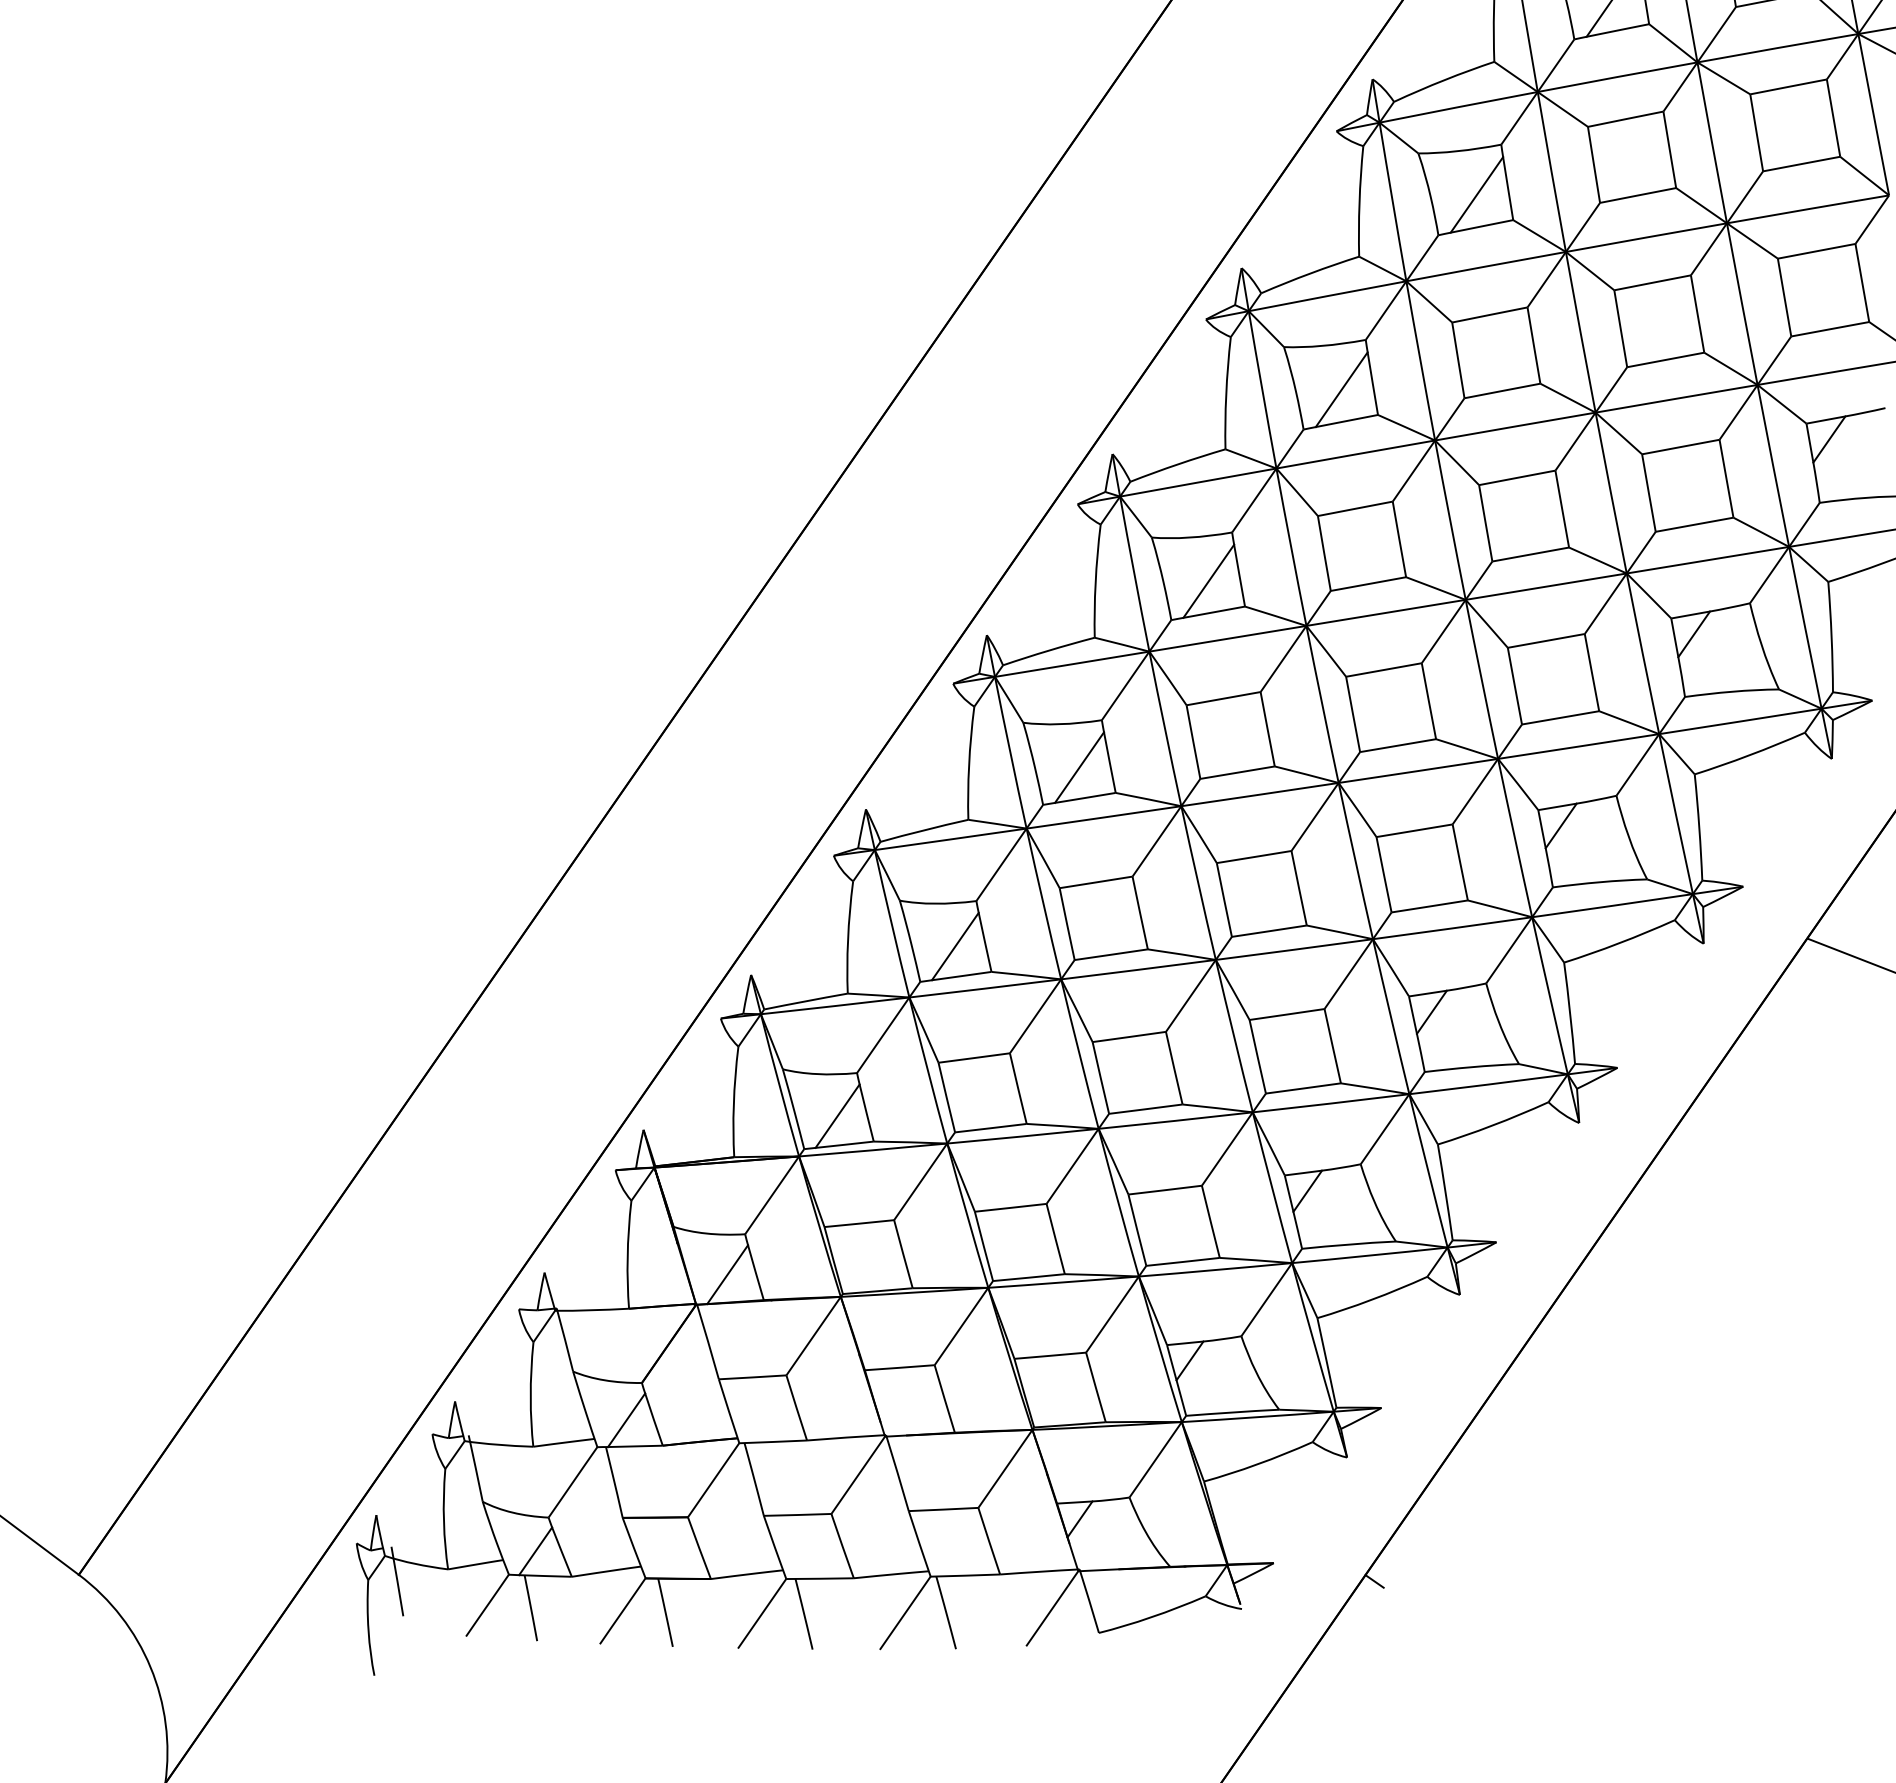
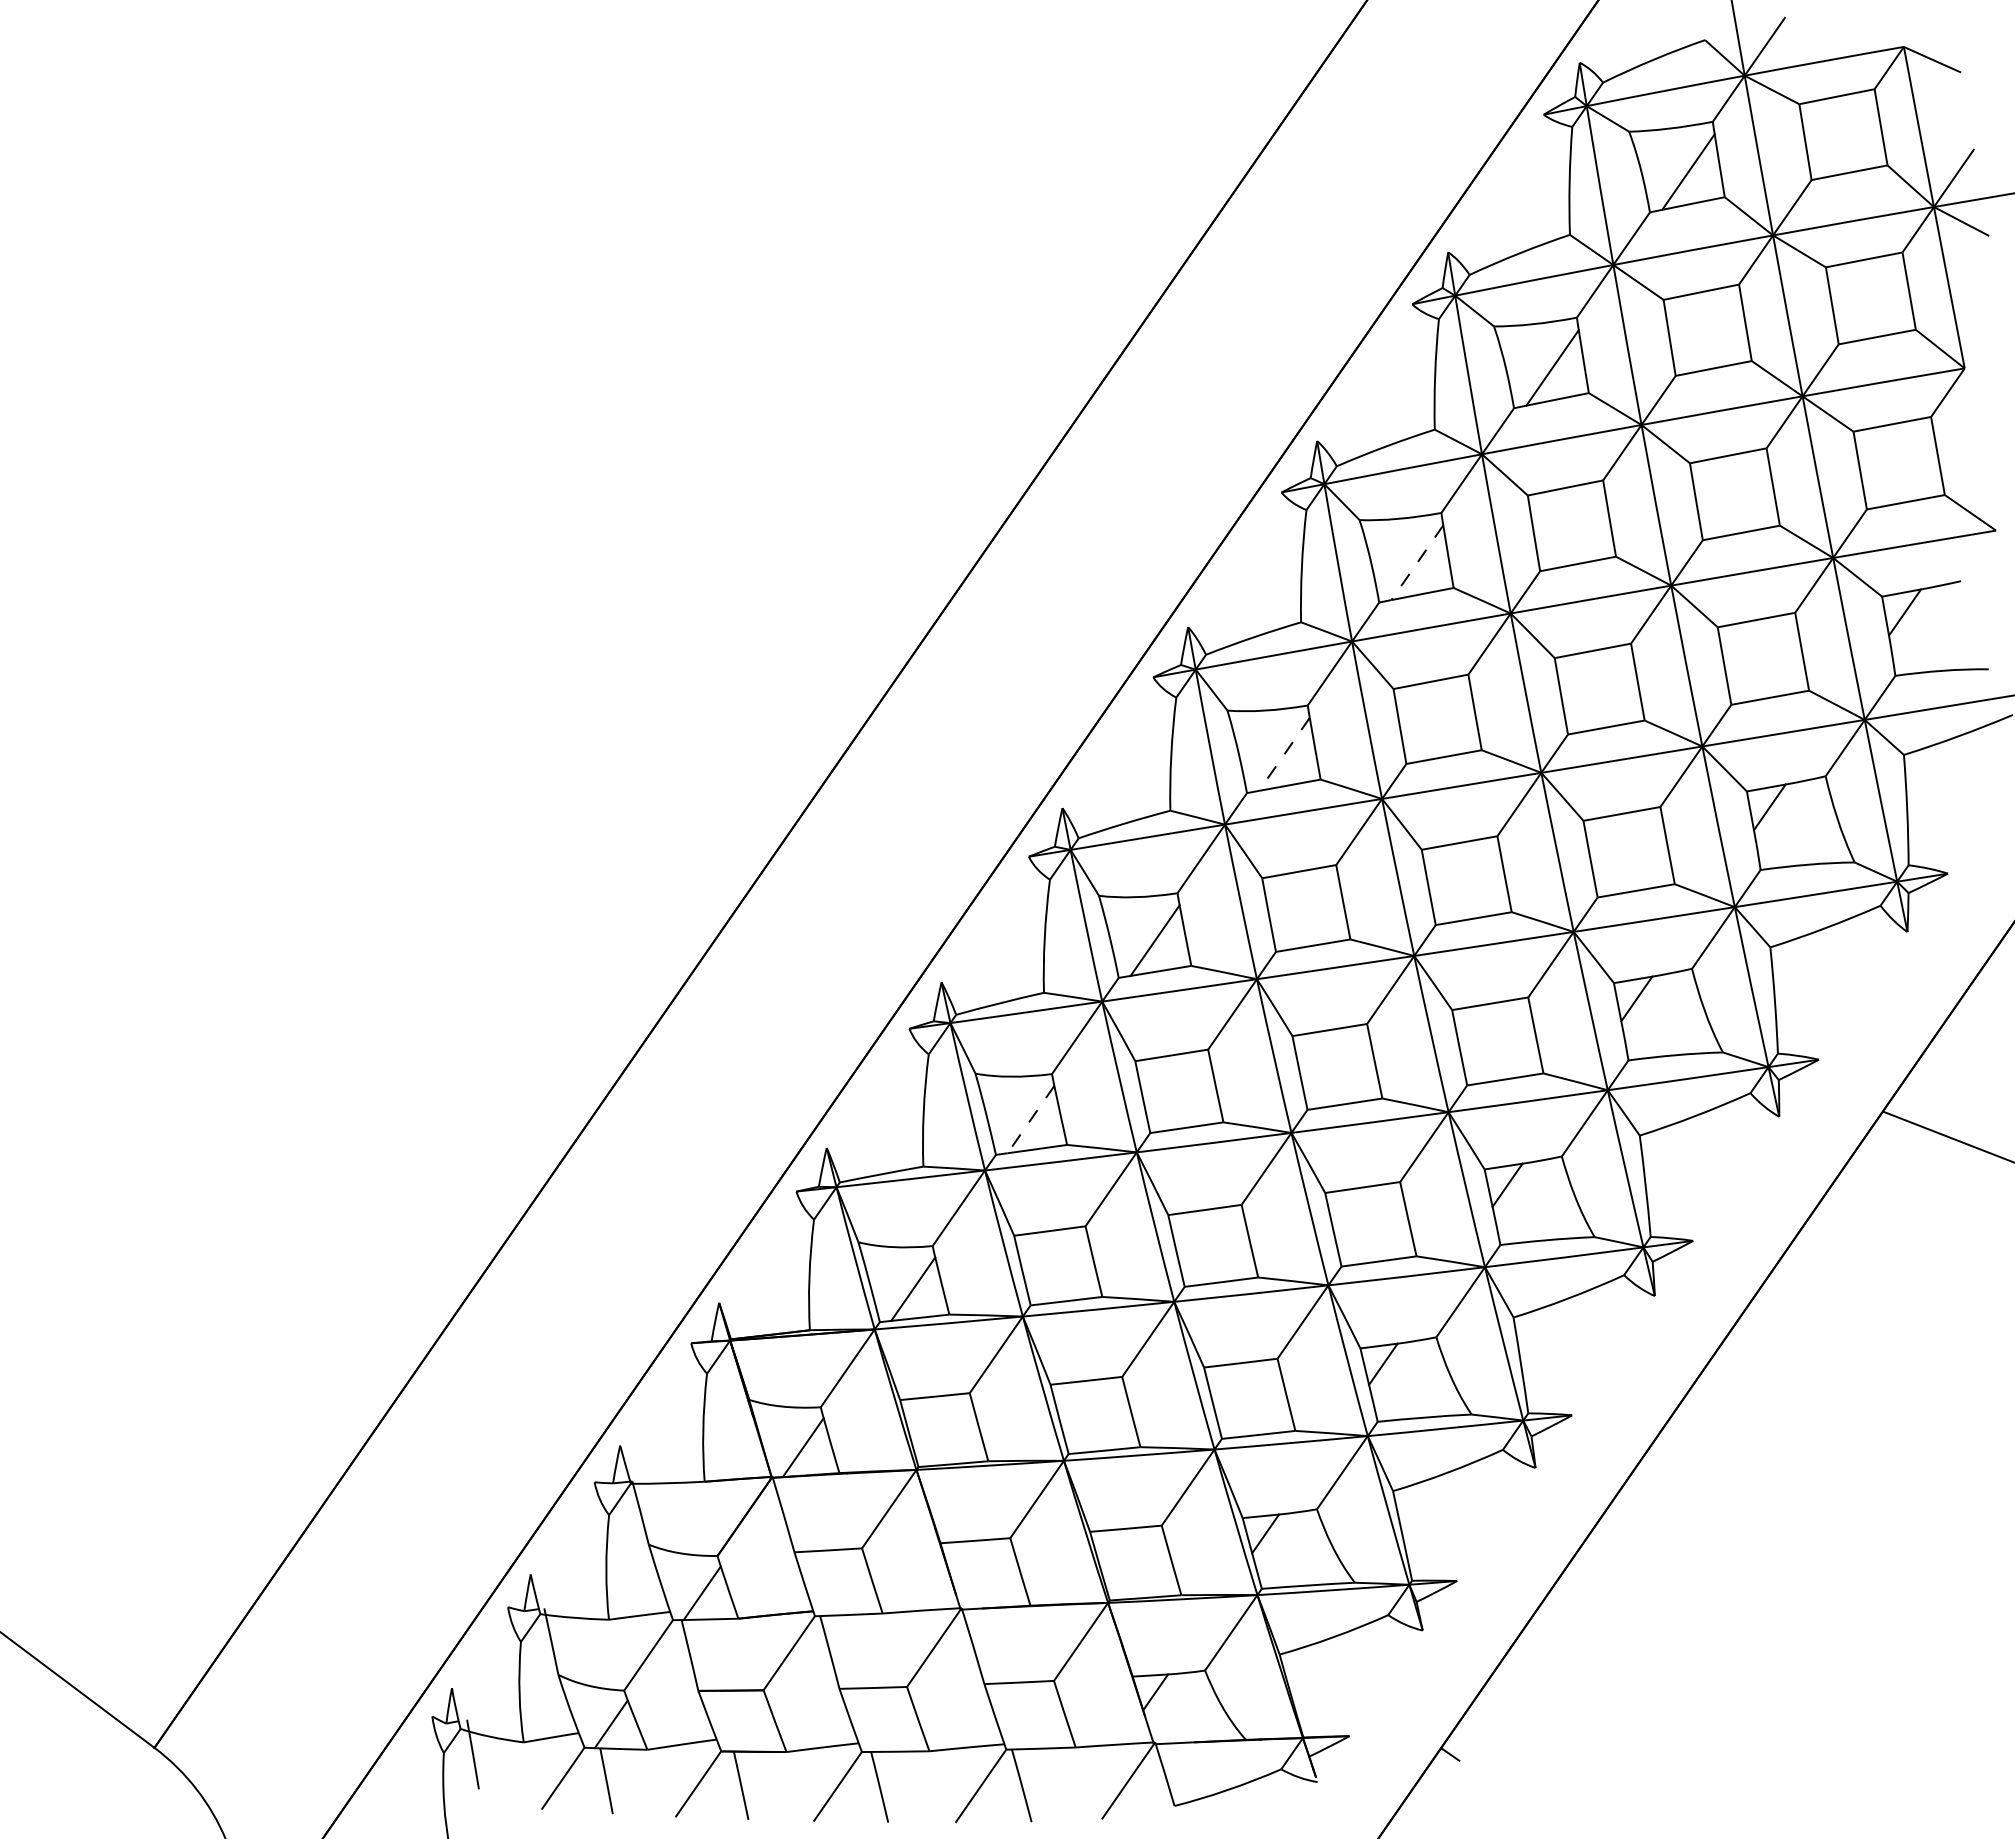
line: (1341, 390) -> (1417, 563), solid -> dashed
line: (1208, 581) -> (1284, 754), solid -> dashed
line: (954, 946) -> (1030, 1119), solid -> dashed

